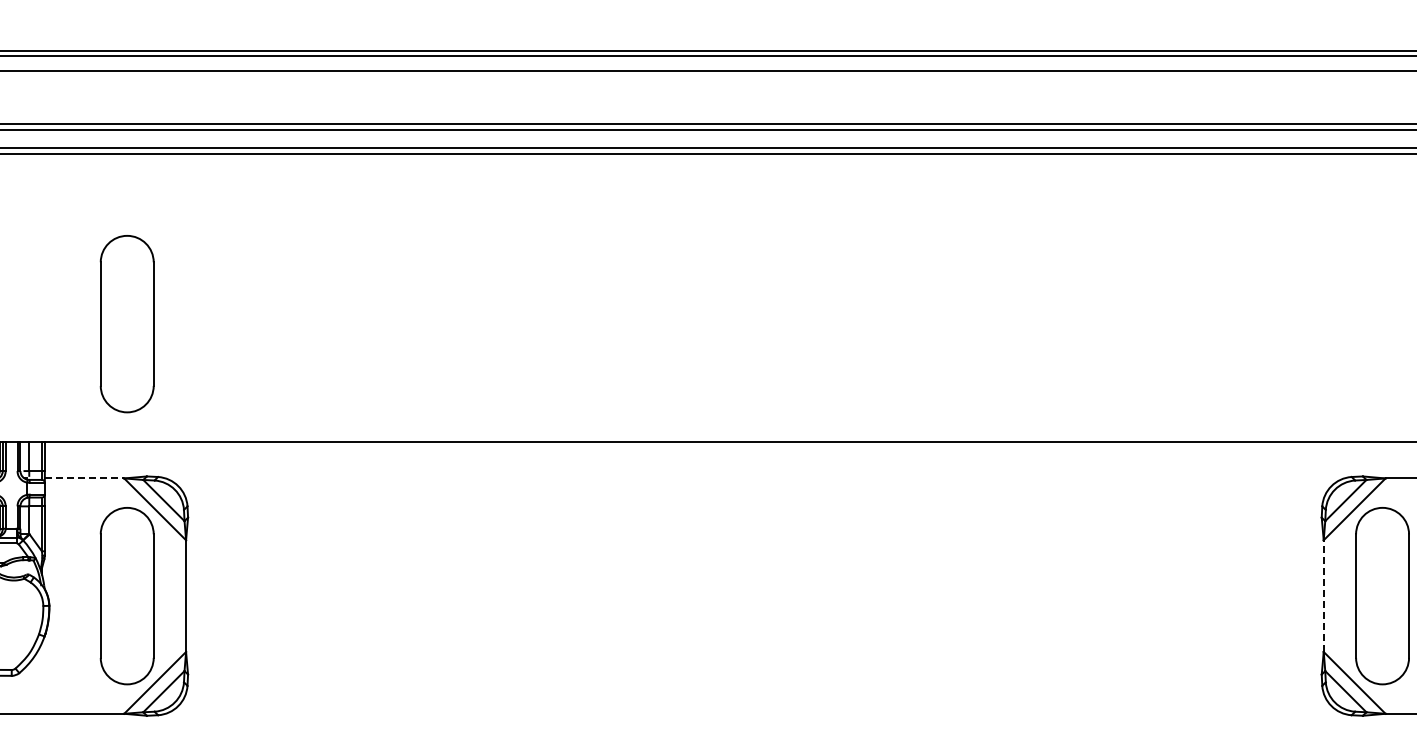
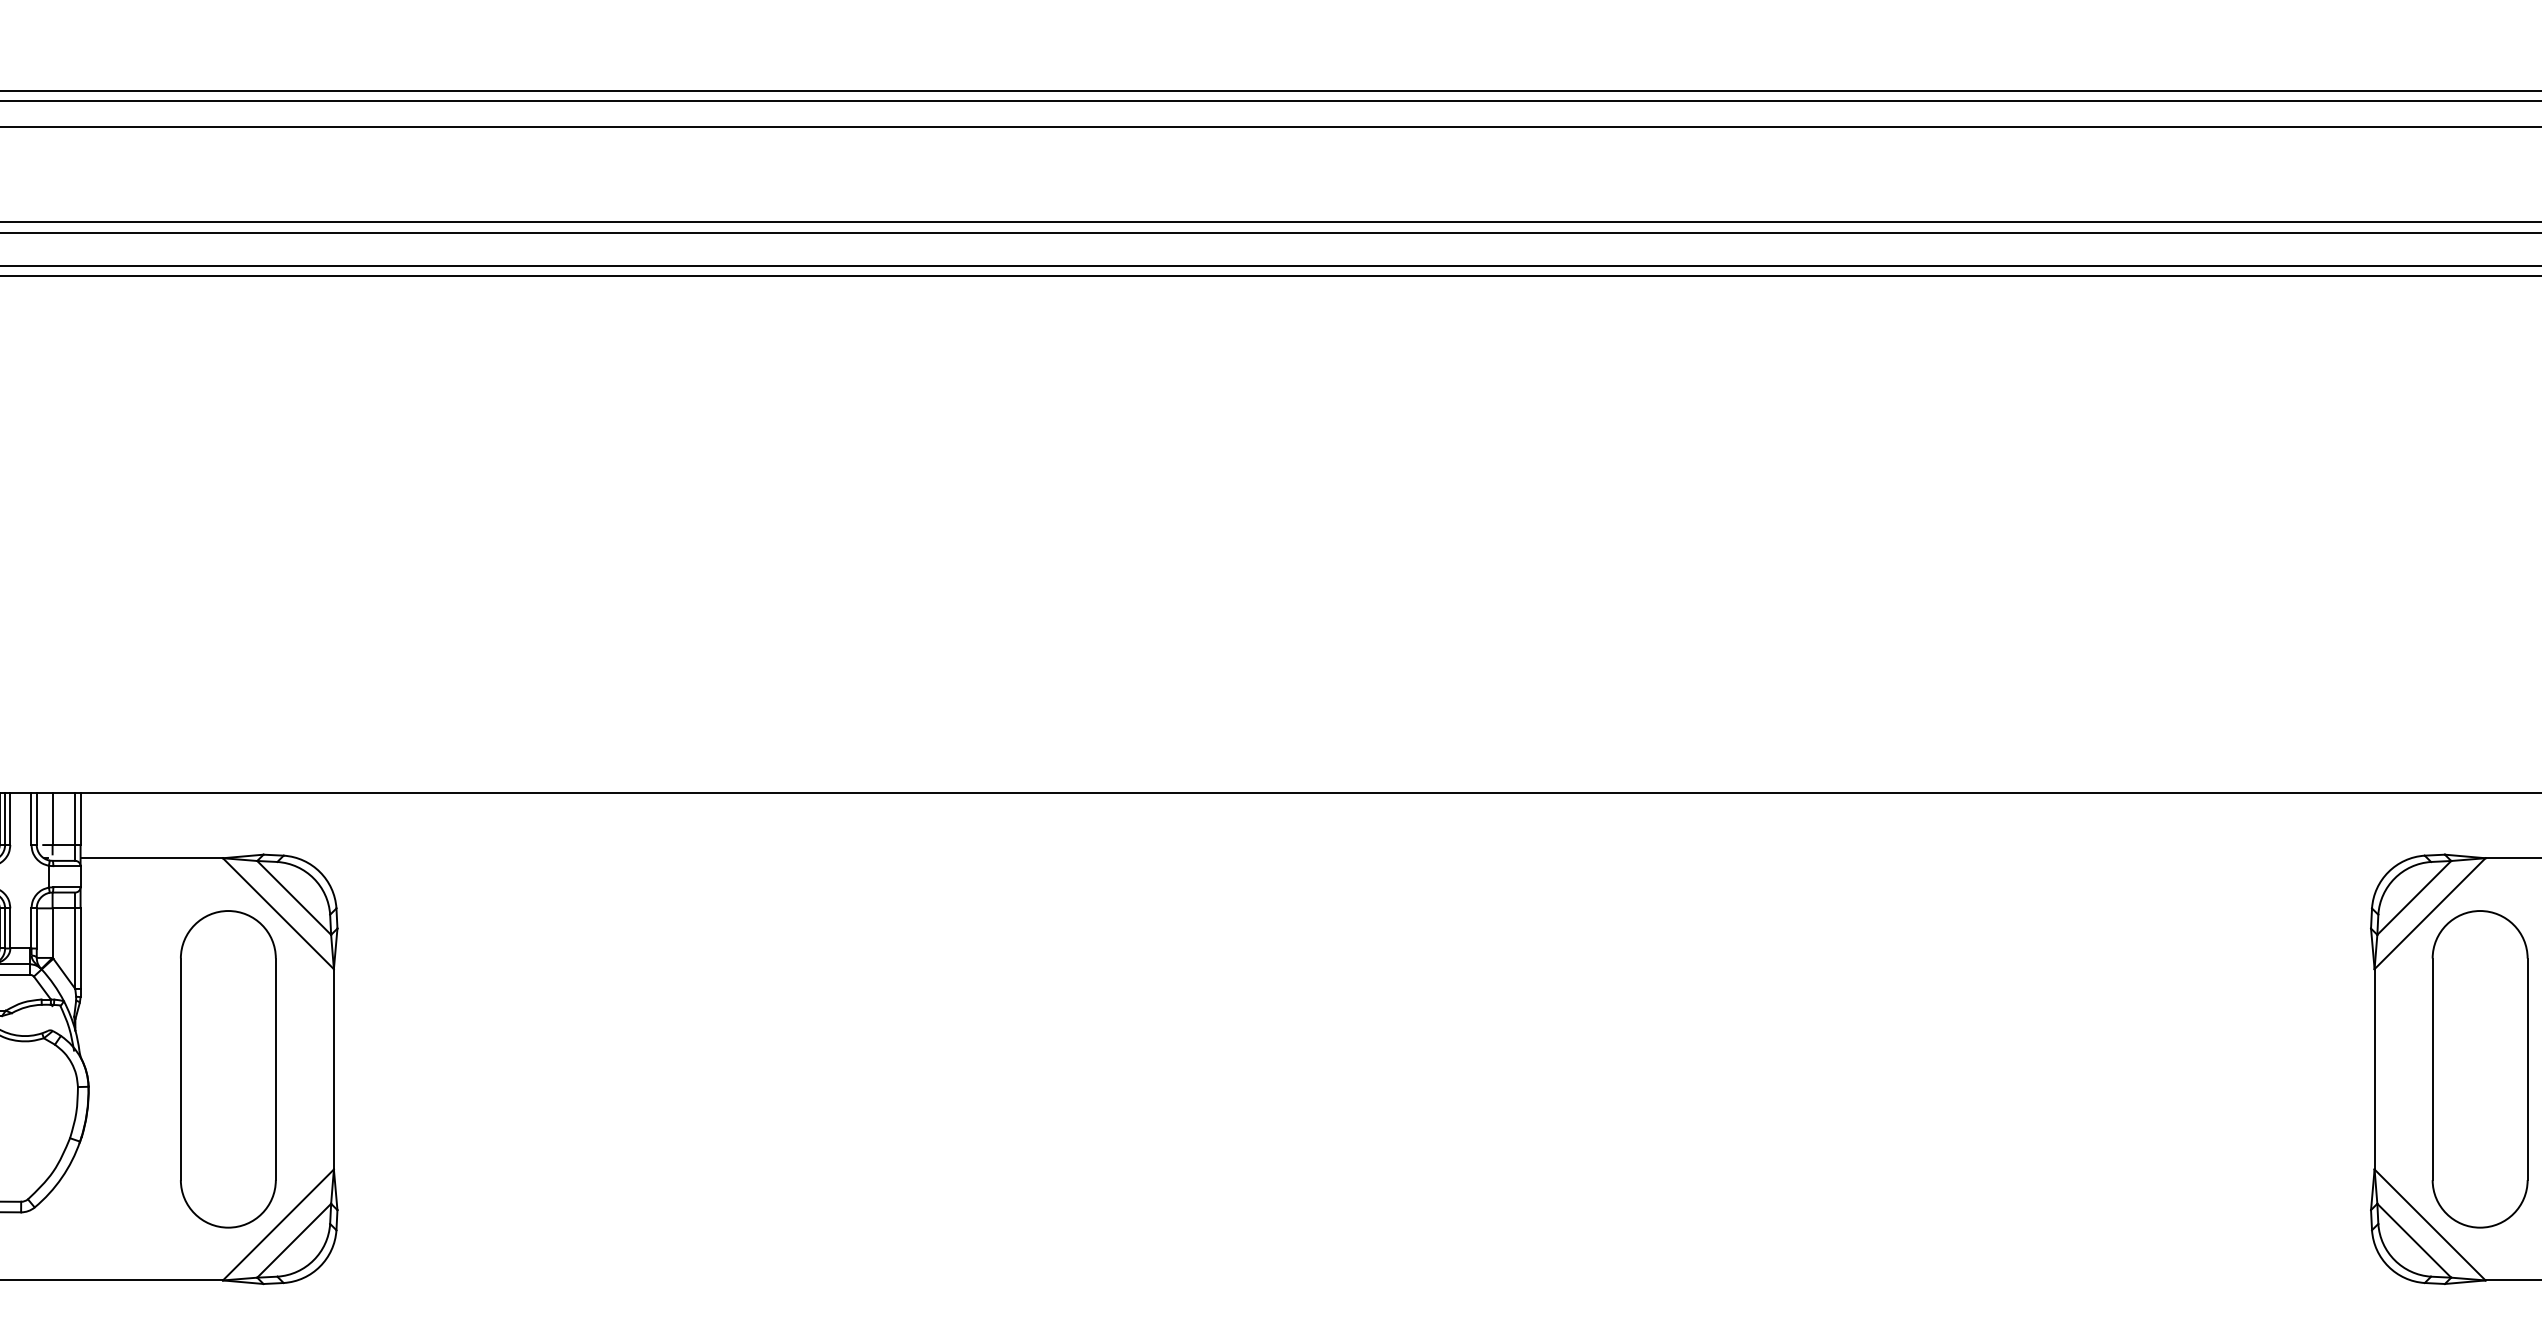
part: (126, 324) -> (227, 582), removed
line: (84, 478) -> (151, 858), dashed -> solid
line: (1323, 596) -> (2374, 1070), dashed -> solid

